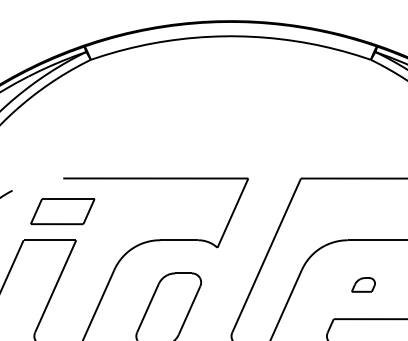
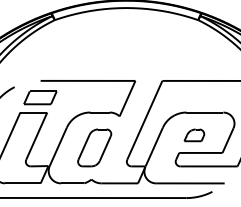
part: (363, 285) -> (194, 135), size x1.67

